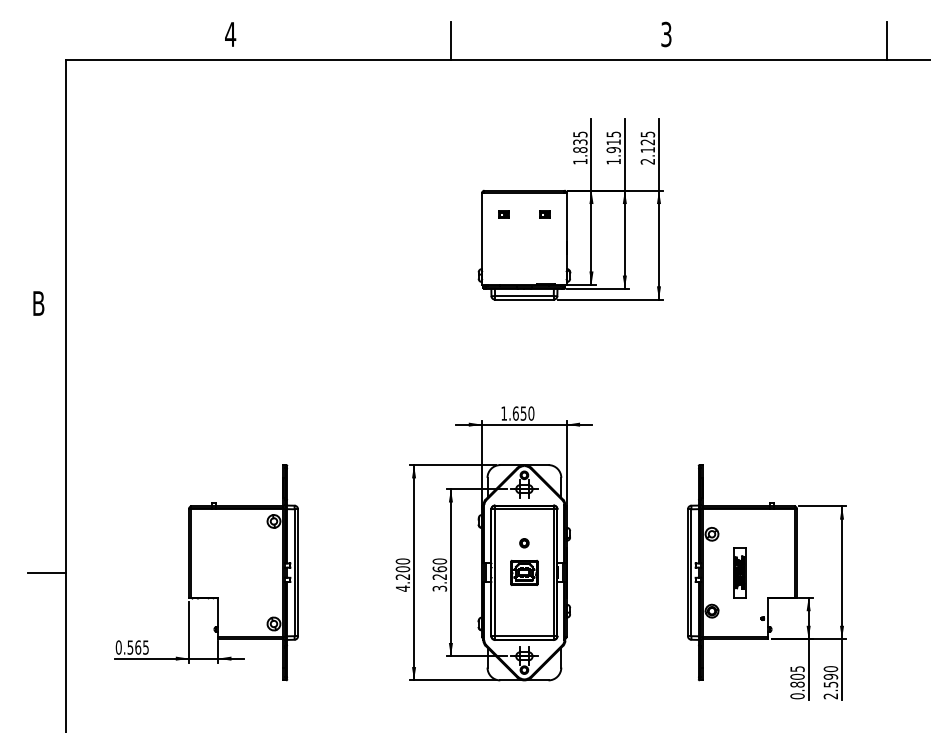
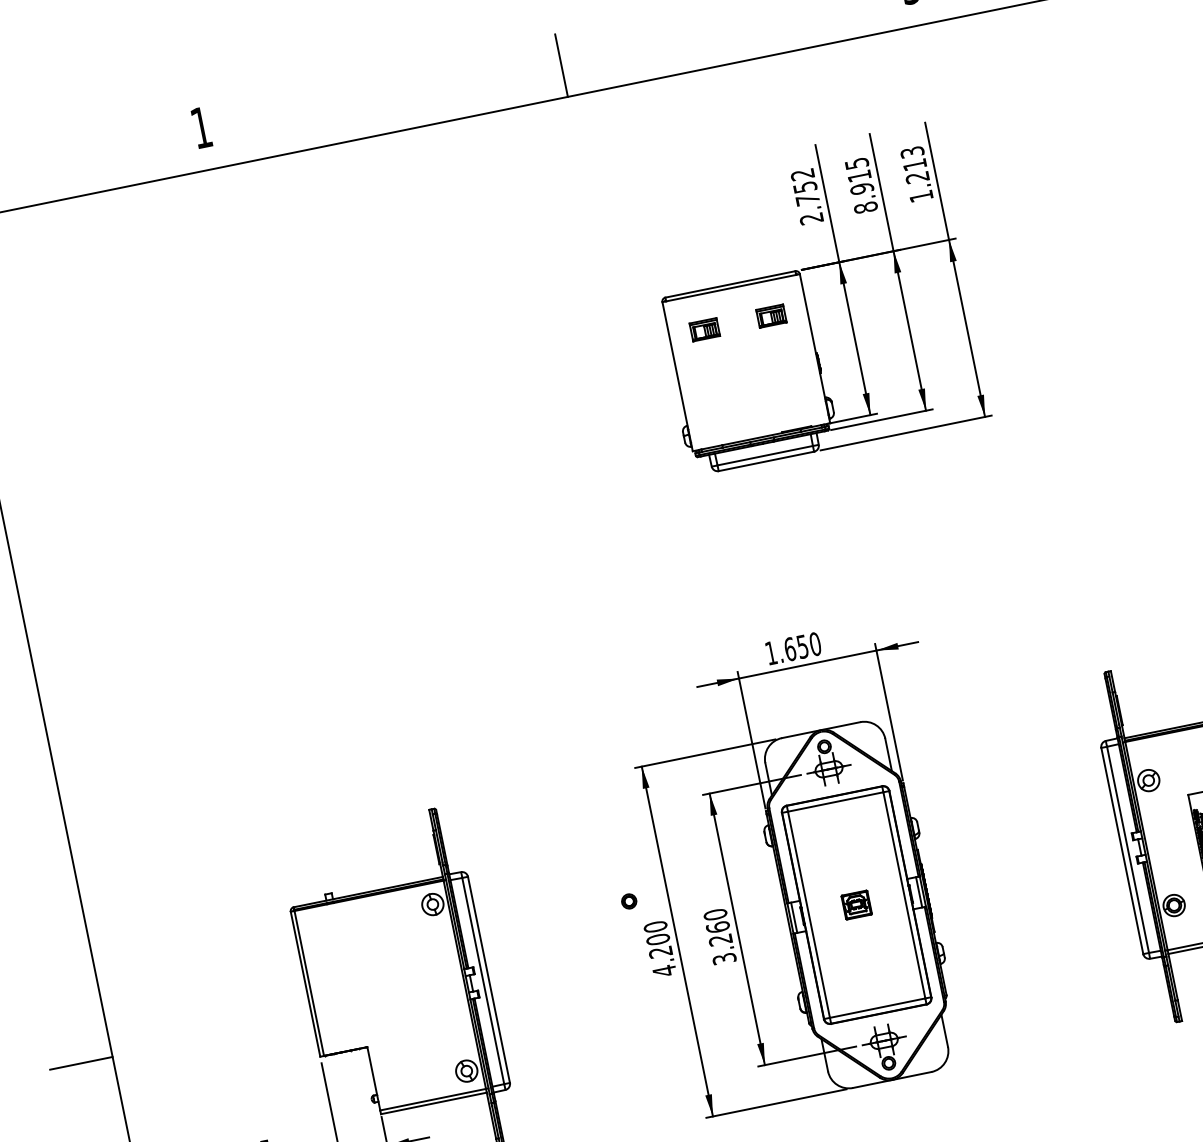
text: (230, 34) -> (201, 127), 4 -> 1
text: (580, 147) -> (807, 195), 1.835 -> 2.752
text: (647, 147) -> (916, 173), 2.125 -> 1.213
text: (613, 161) -> (865, 207), 1.915 -> 8.915
part: (503, 214) -> (704, 329), size x1.6
part: (544, 214) -> (770, 316), size x1.6
part: (524, 543) -> (629, 901), moved
part: (524, 572) -> (856, 904), size x0.6

